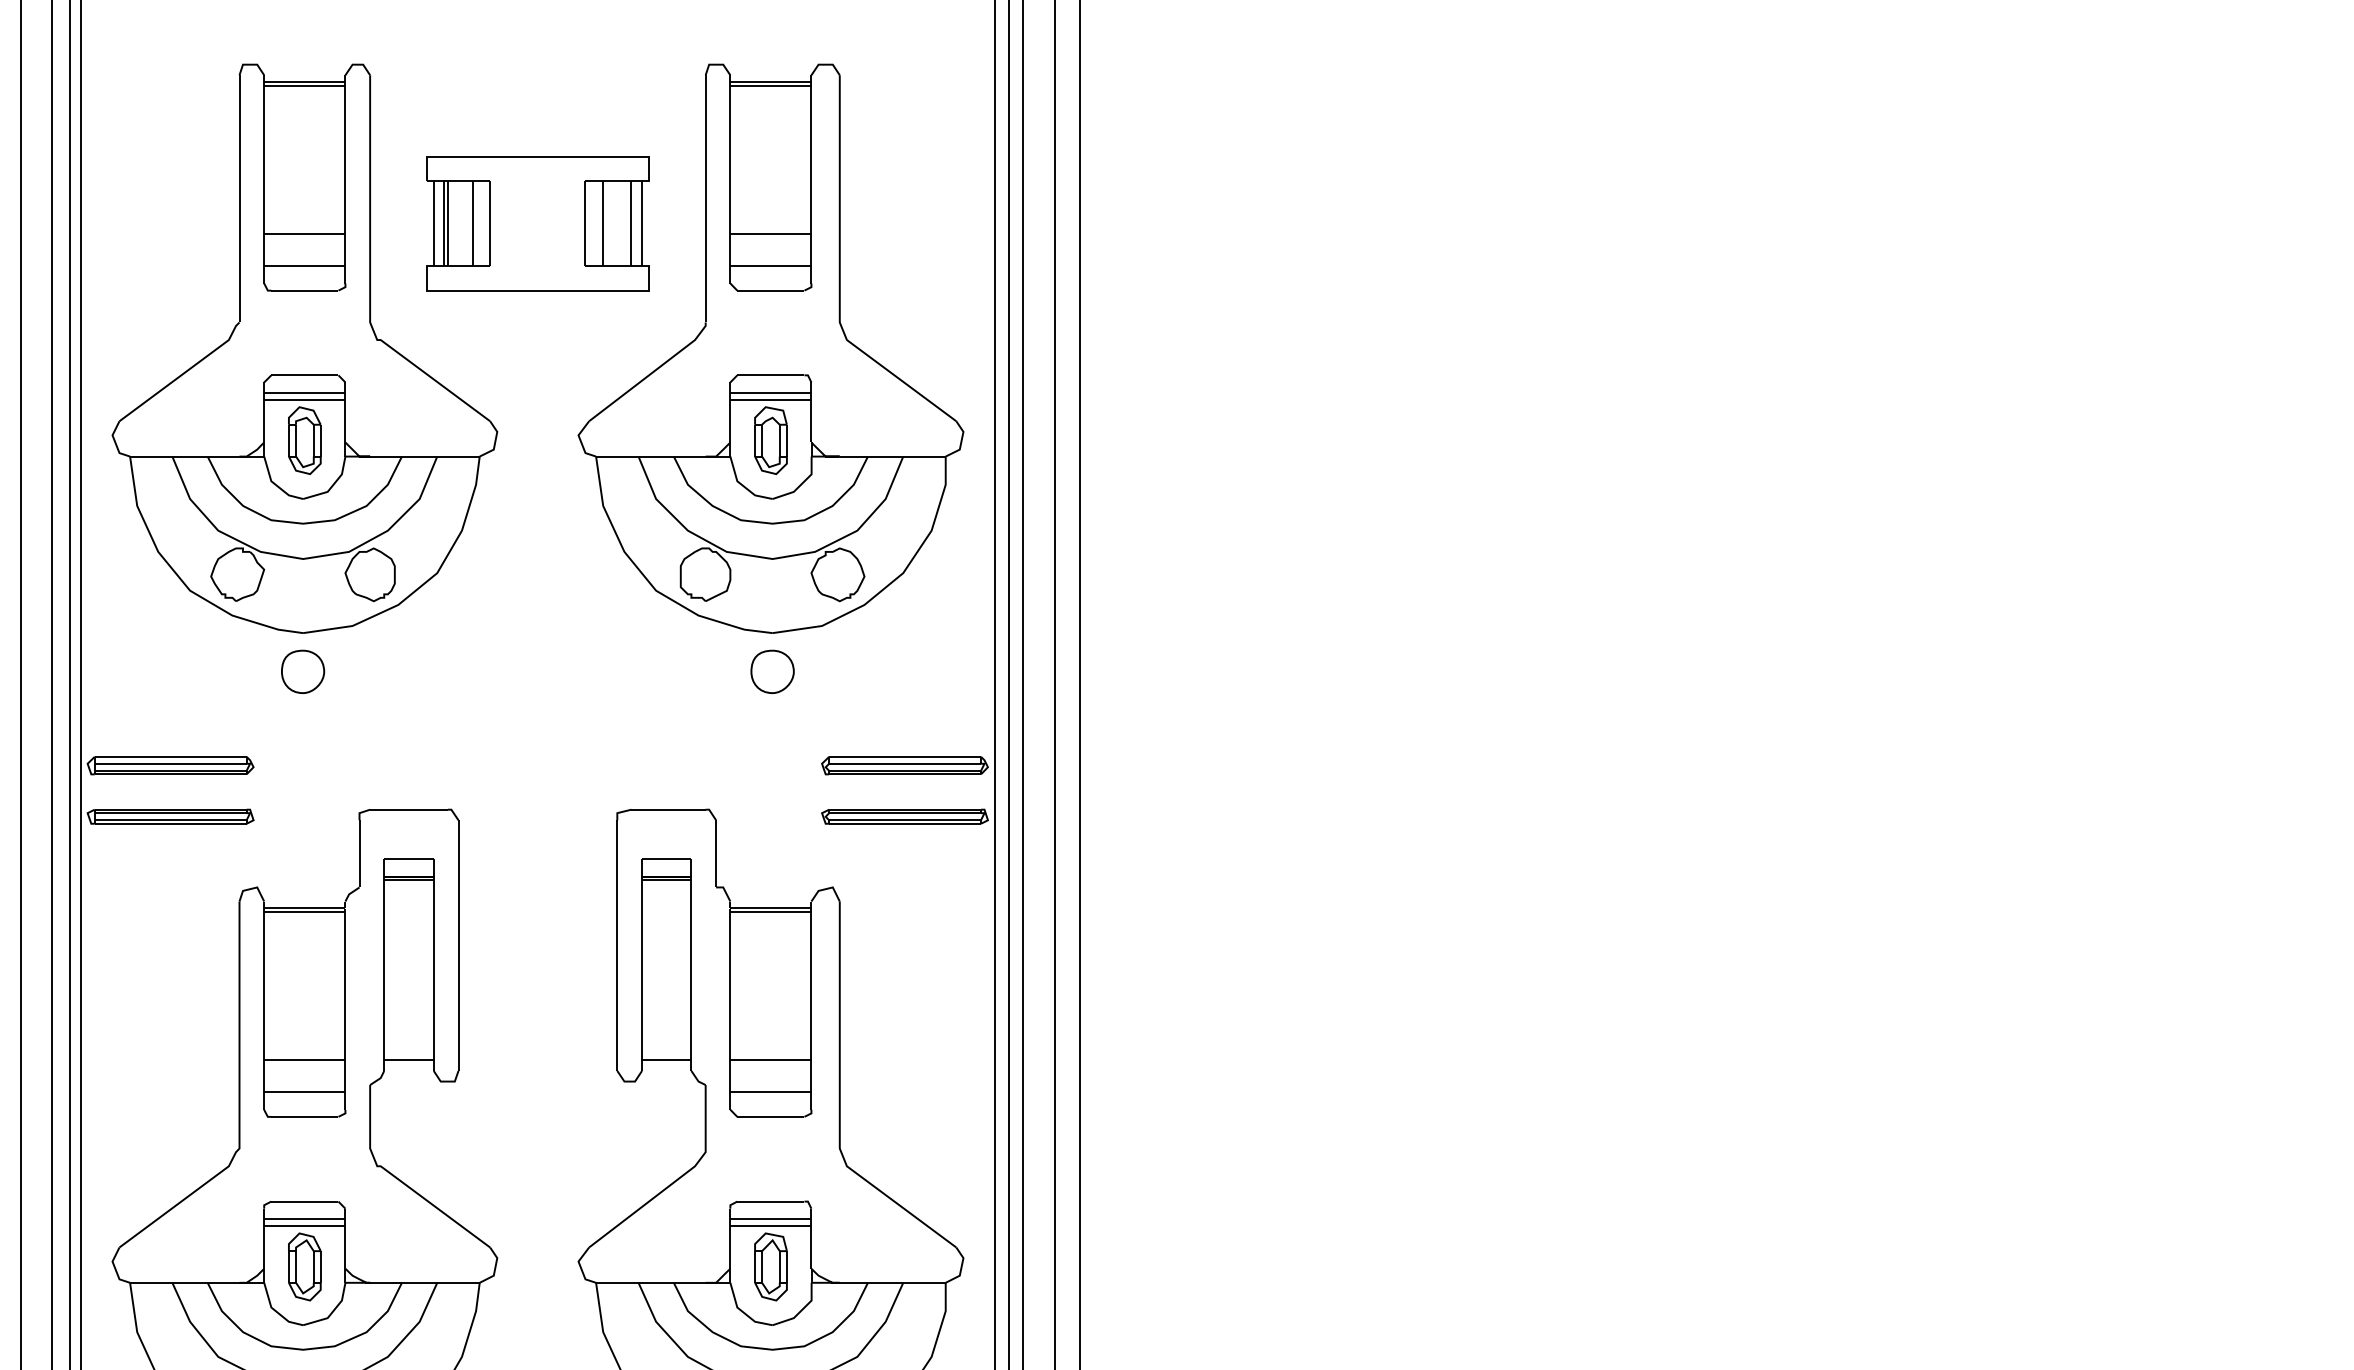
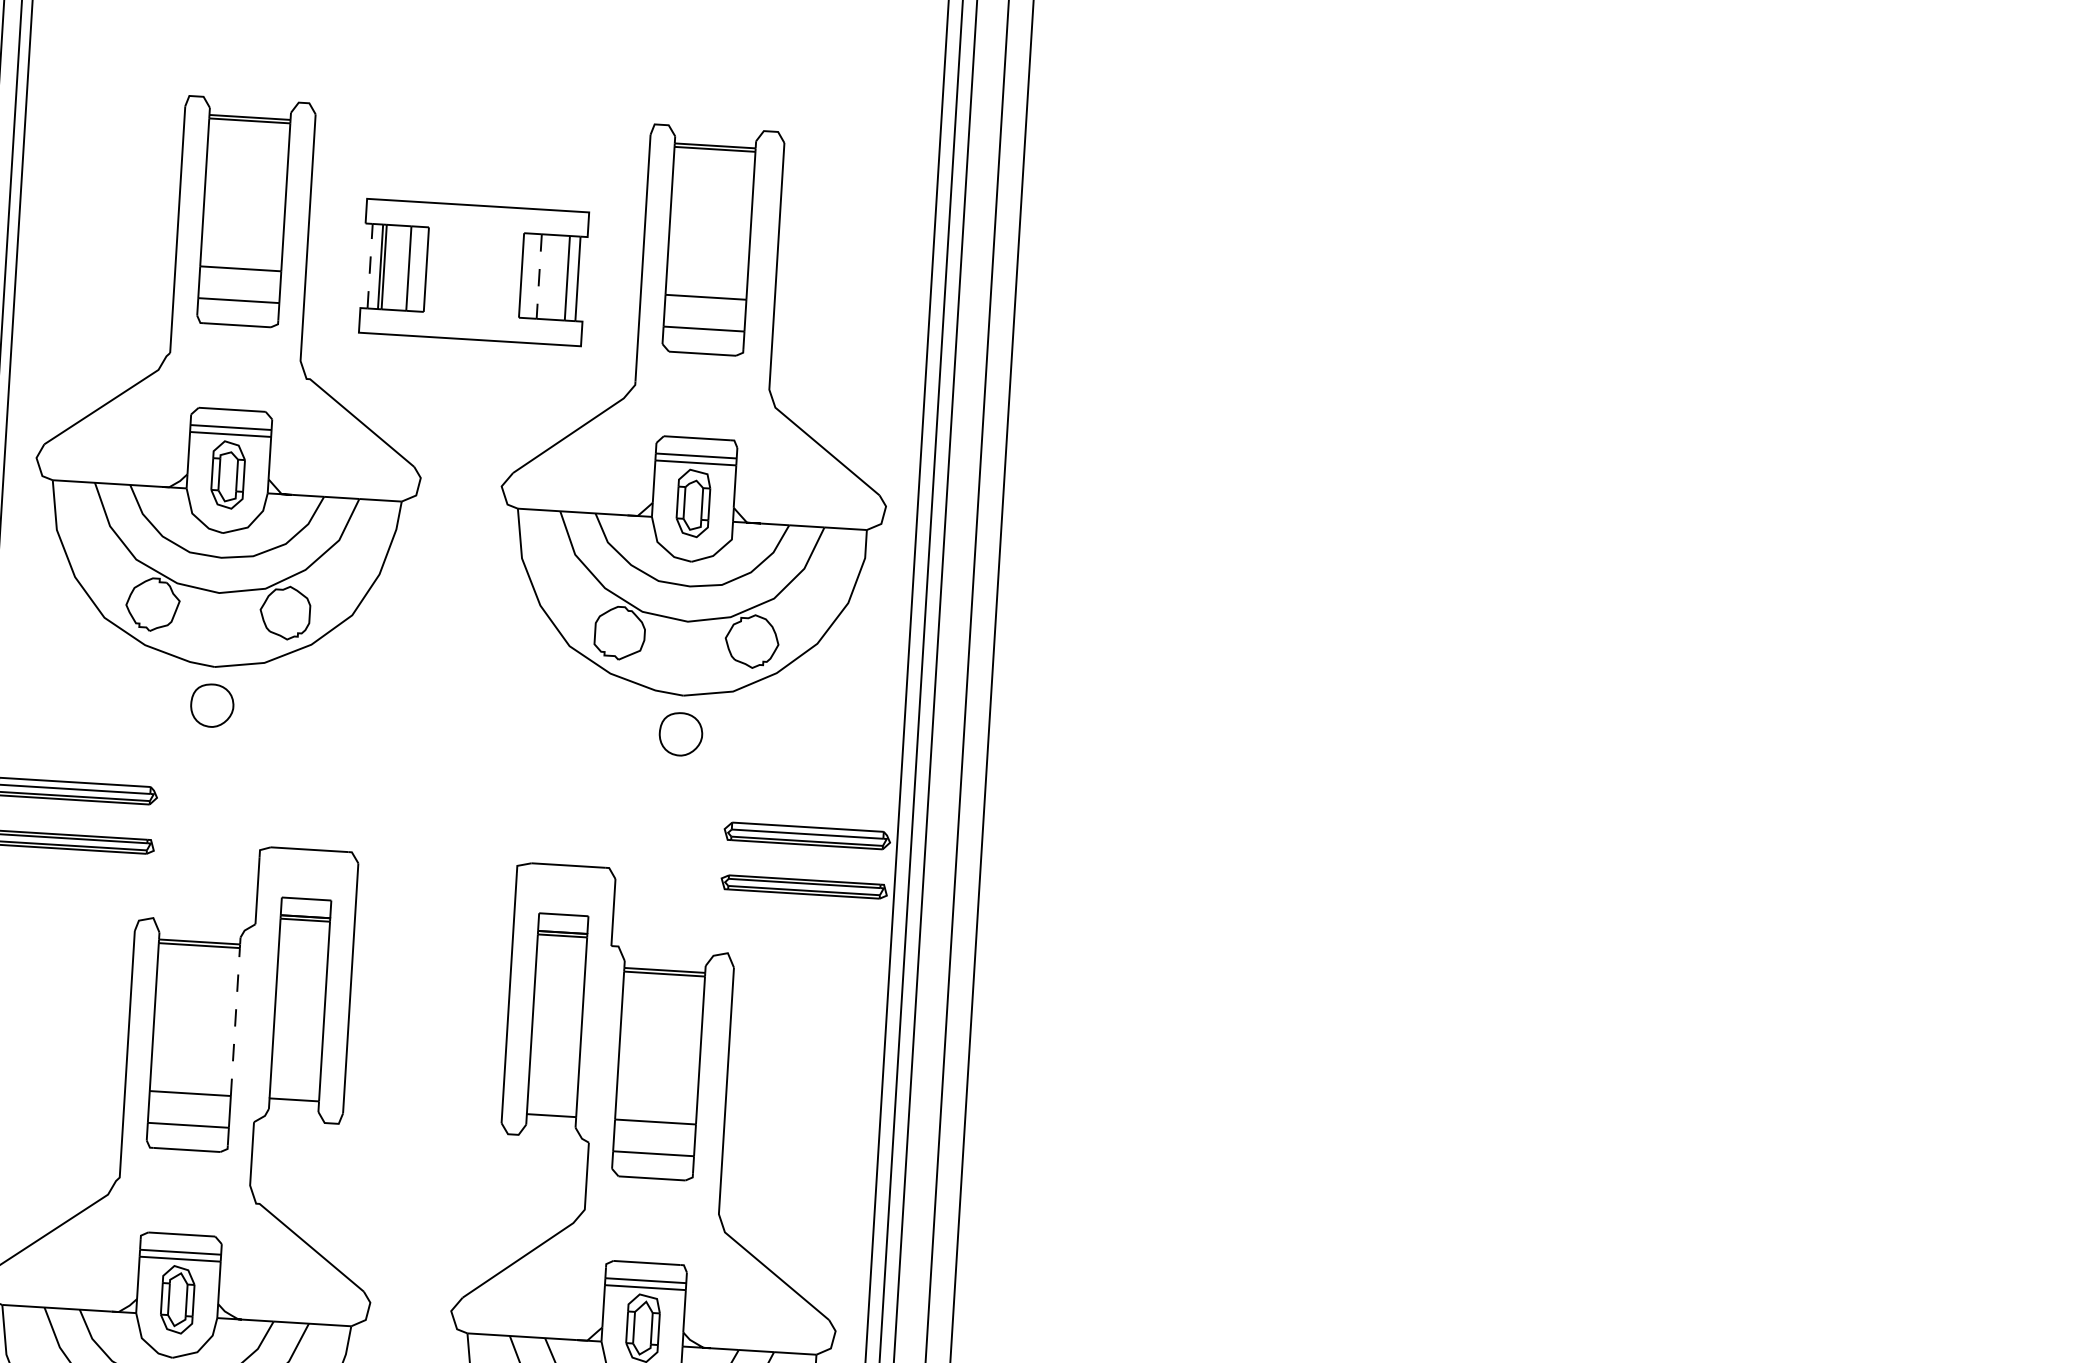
line: (433, 223) -> (369, 266), solid -> dashed
line: (603, 224) -> (539, 277), solid -> dashed
line: (345, 985) -> (235, 1021), solid -> dashed

